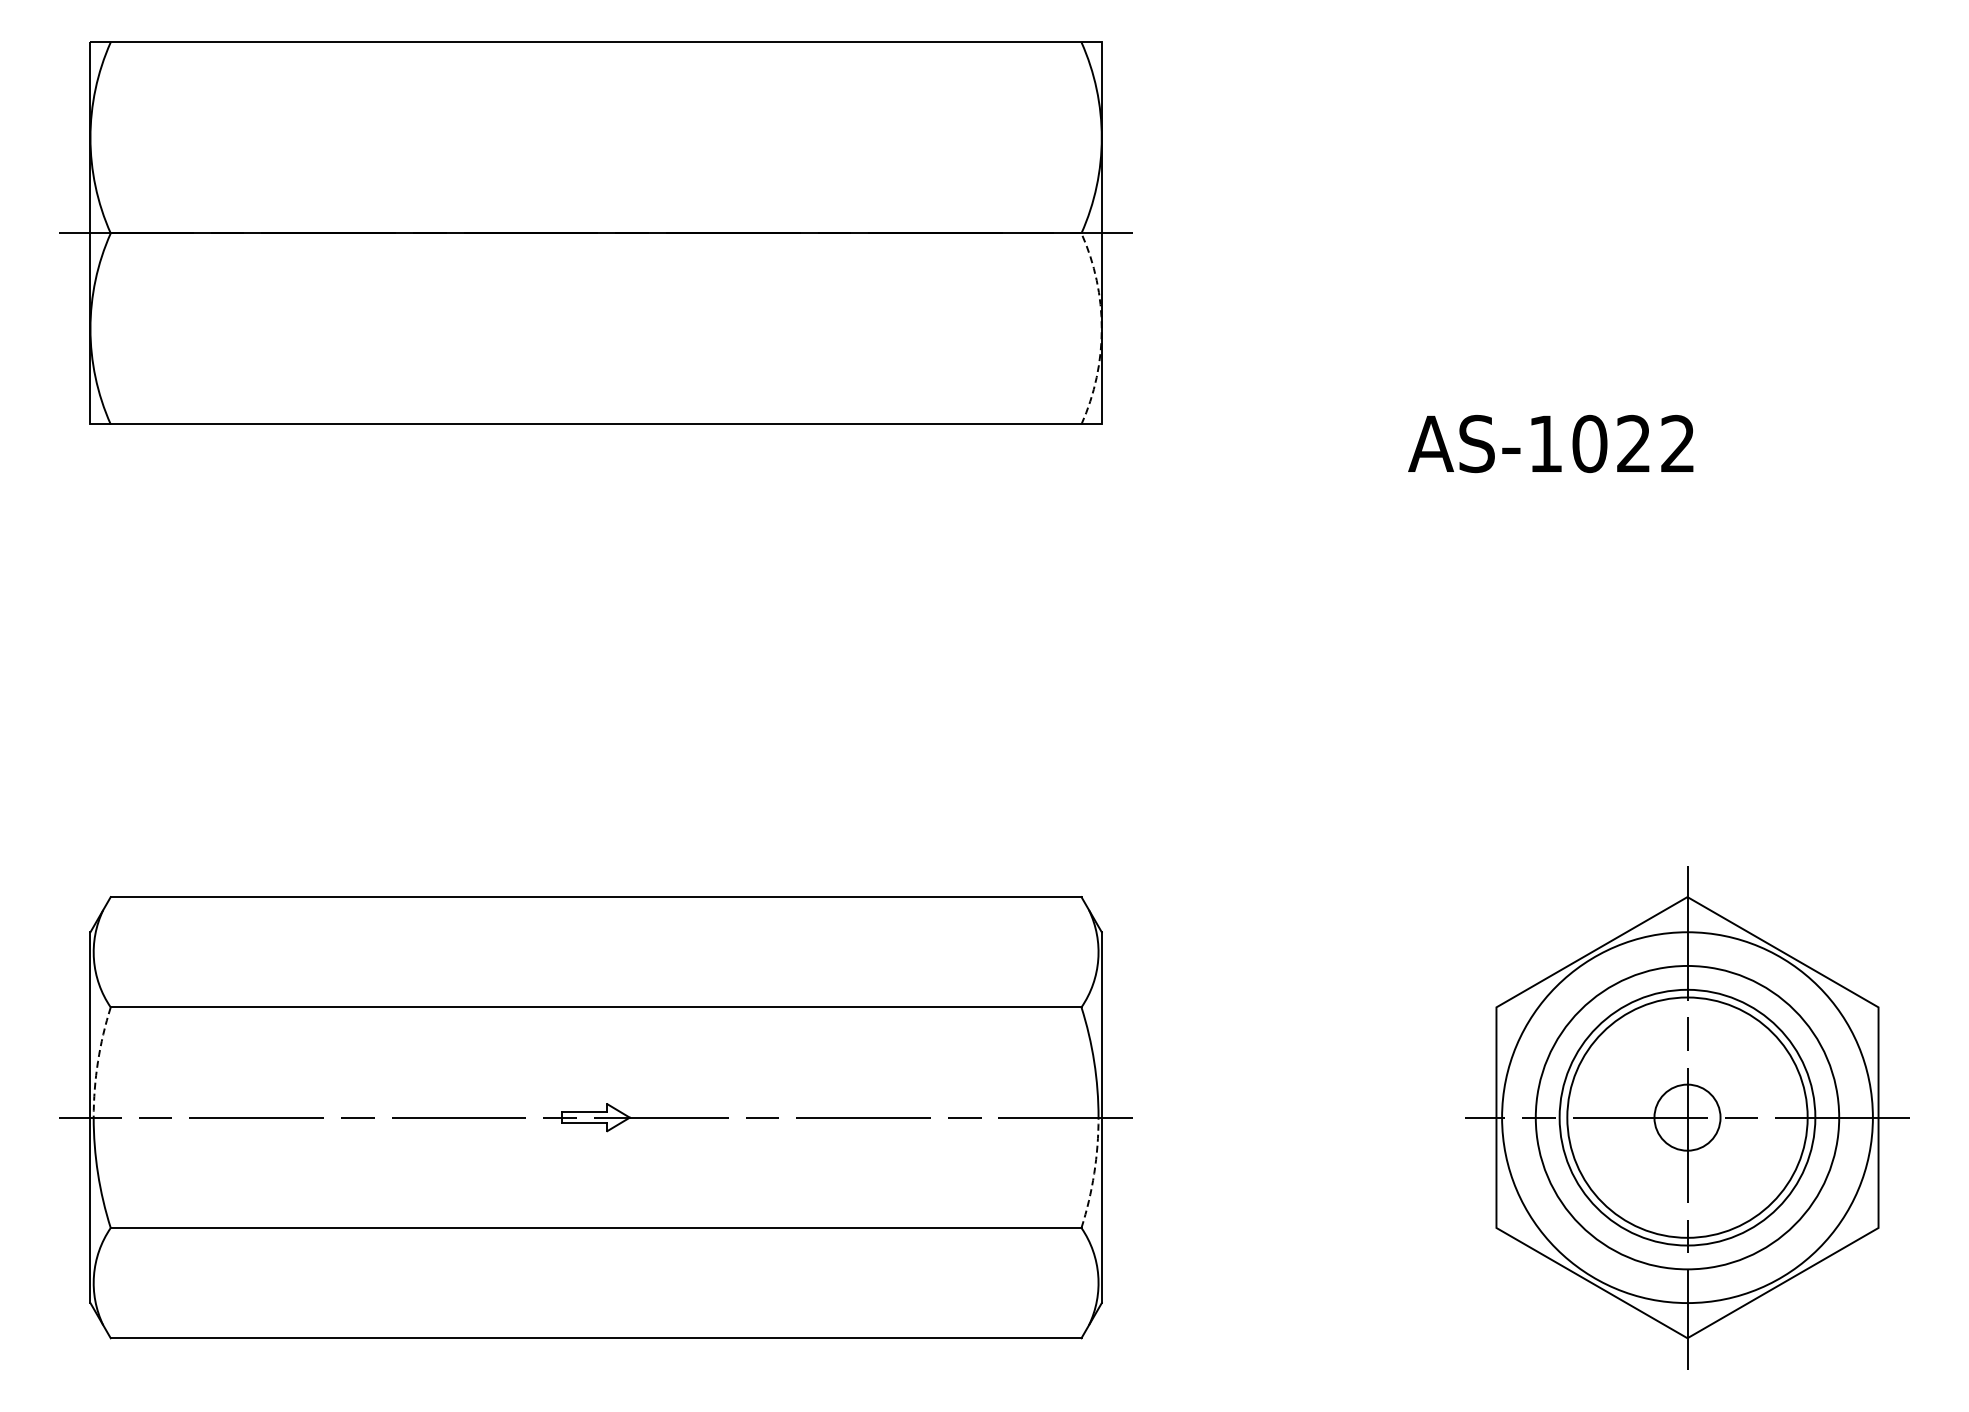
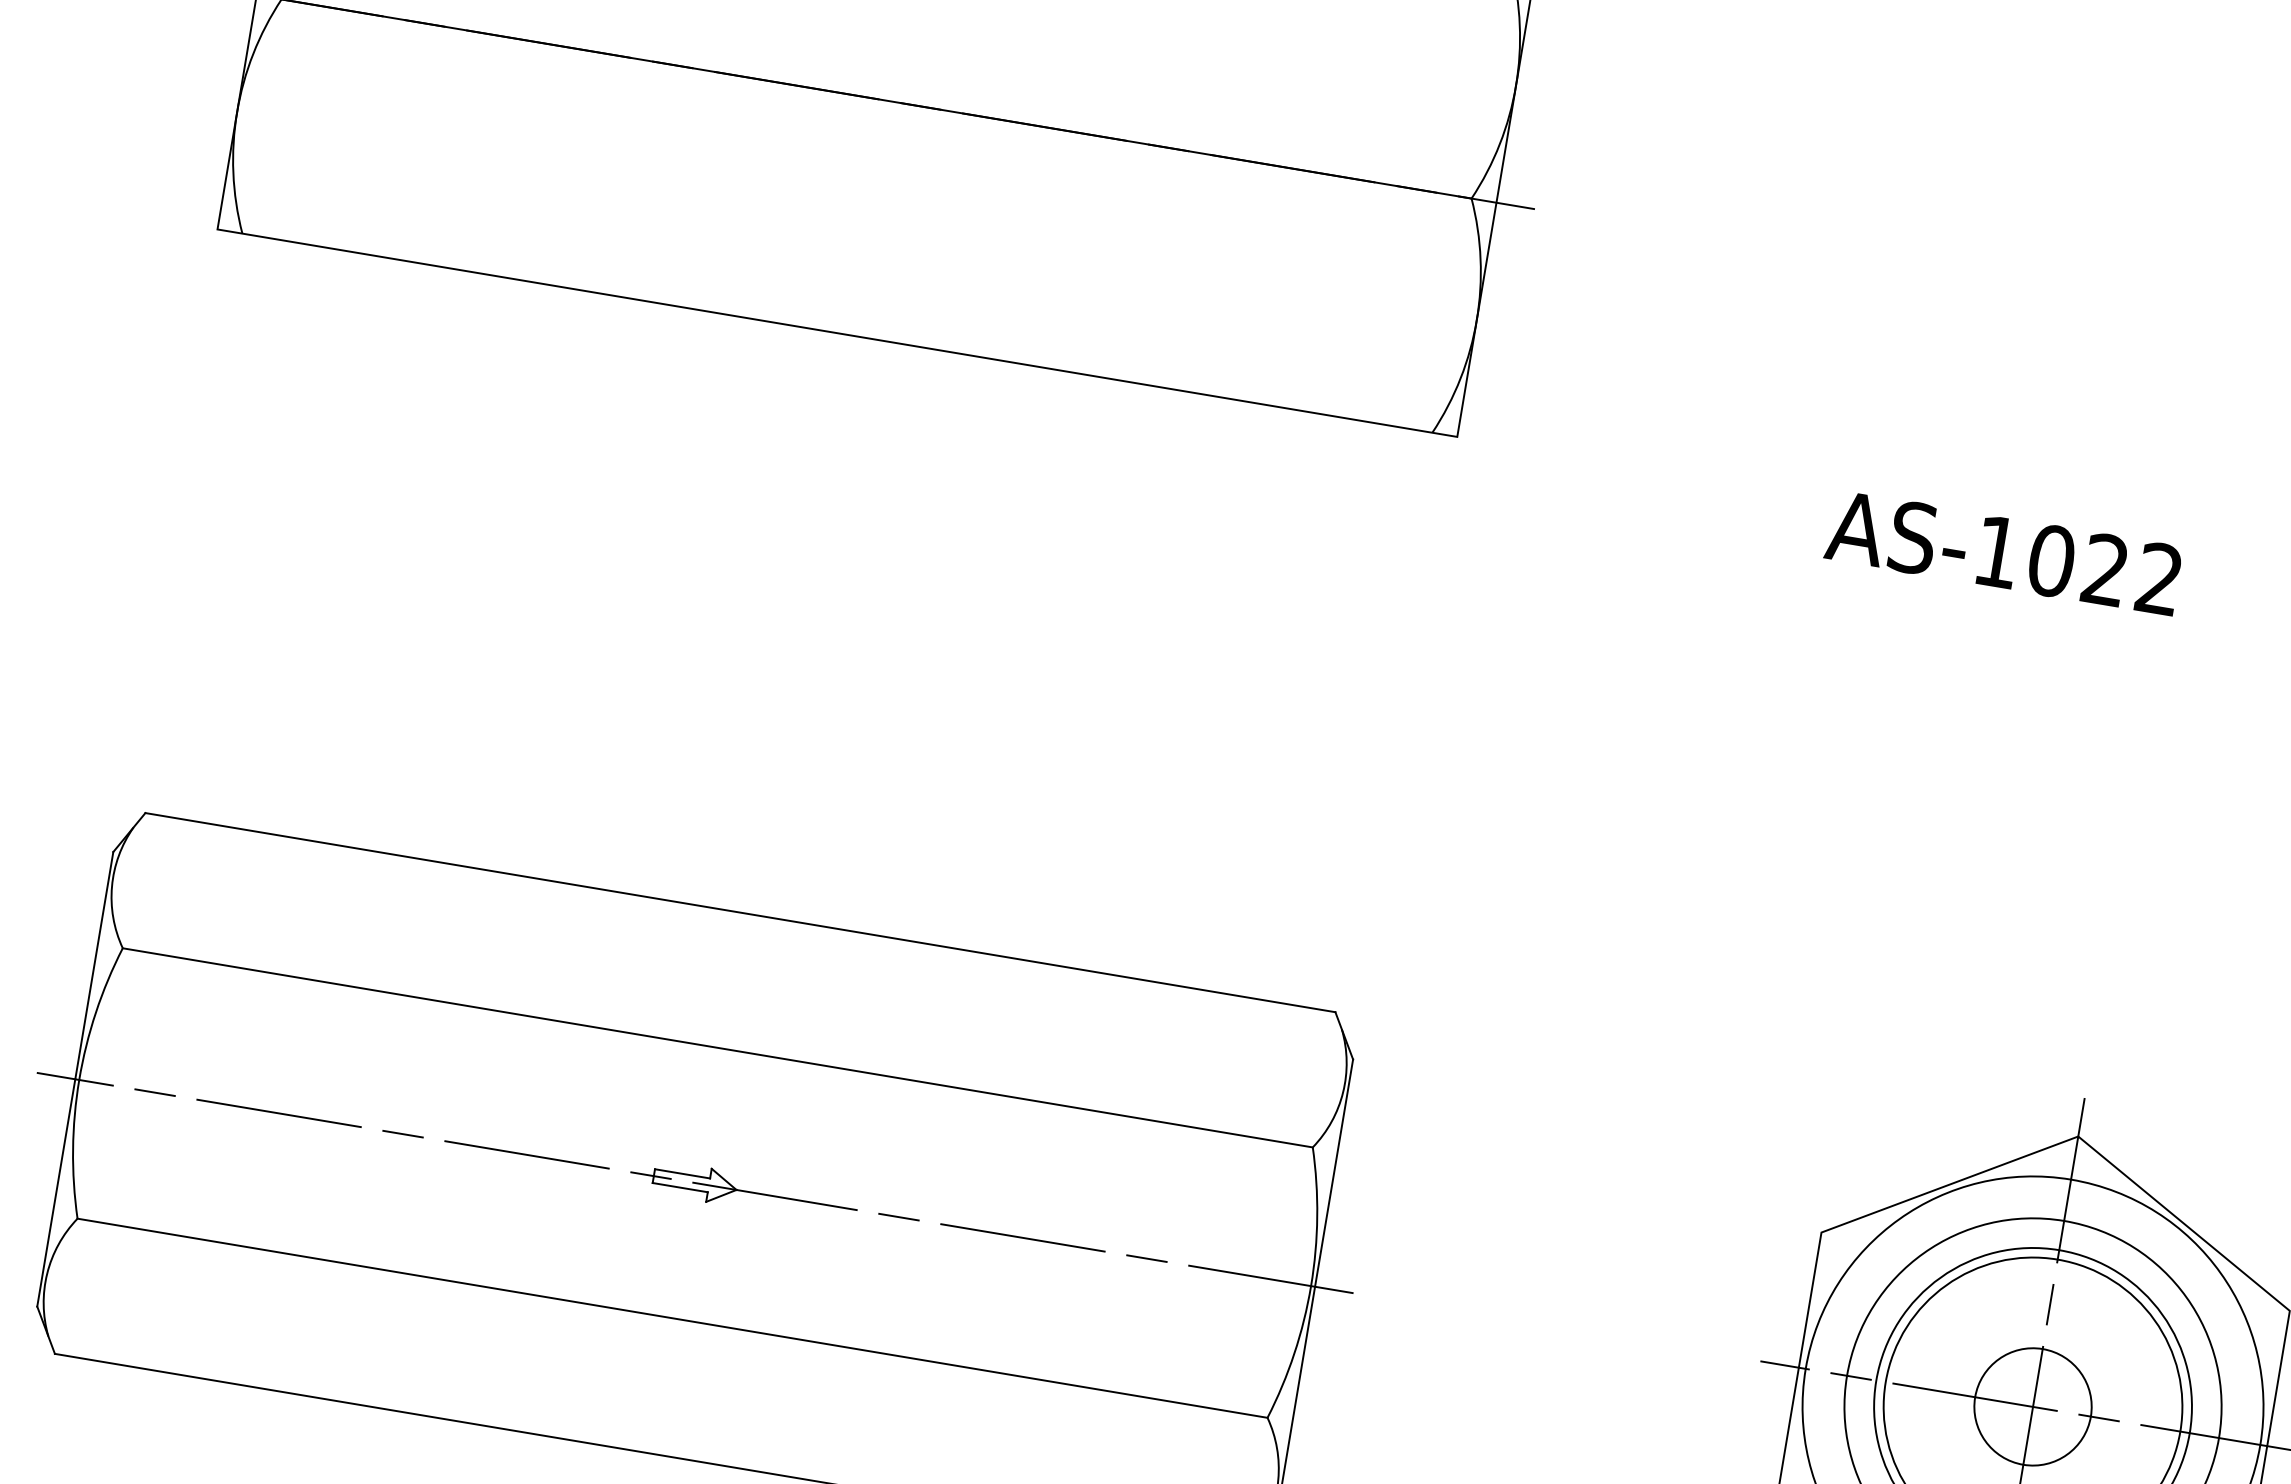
arc: (1101, 328) -> (1476, 319), dashed -> solid
arc: (97, 1061) -> (95, 1011), dashed -> solid
circle: (1687, 1117) -> (2033, 1406), size x1.43
arc: (1094, 1173) -> (1294, 1353), dashed -> solid

